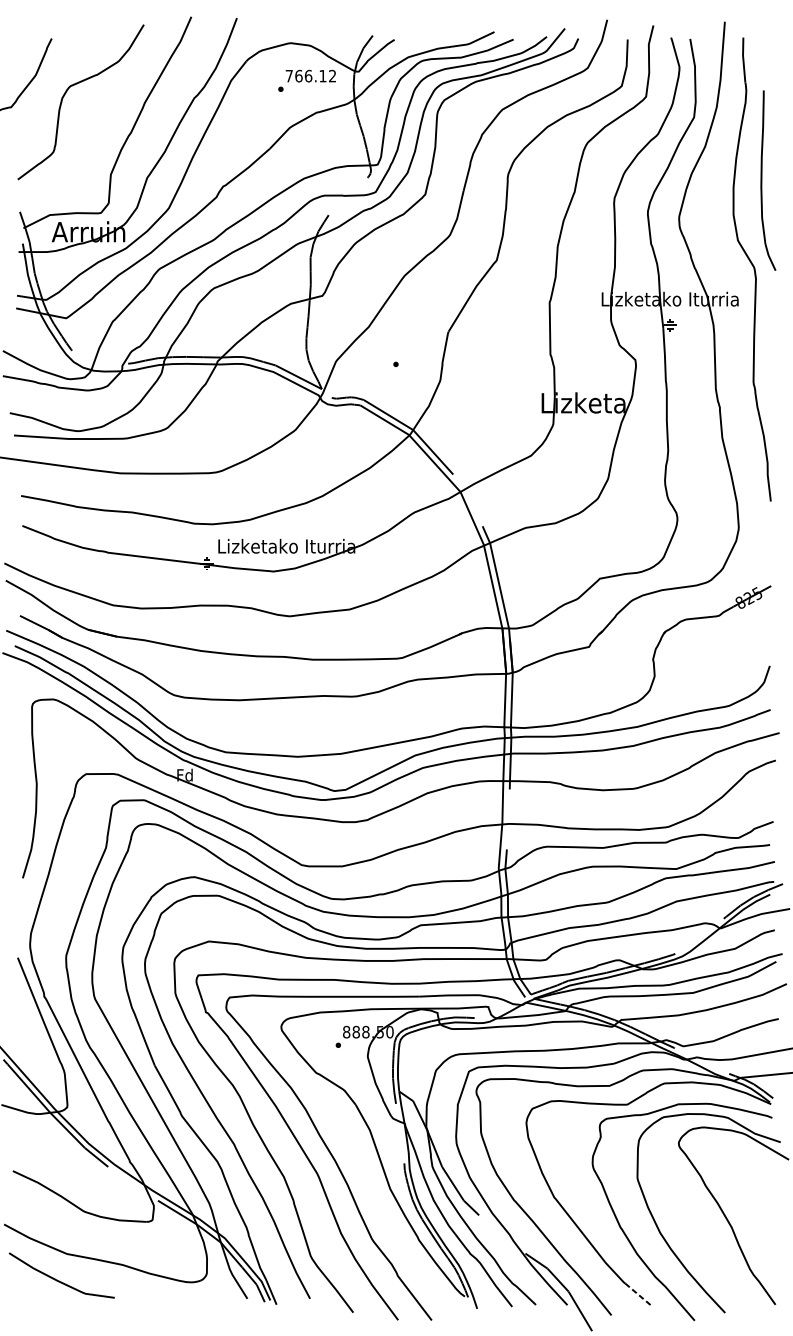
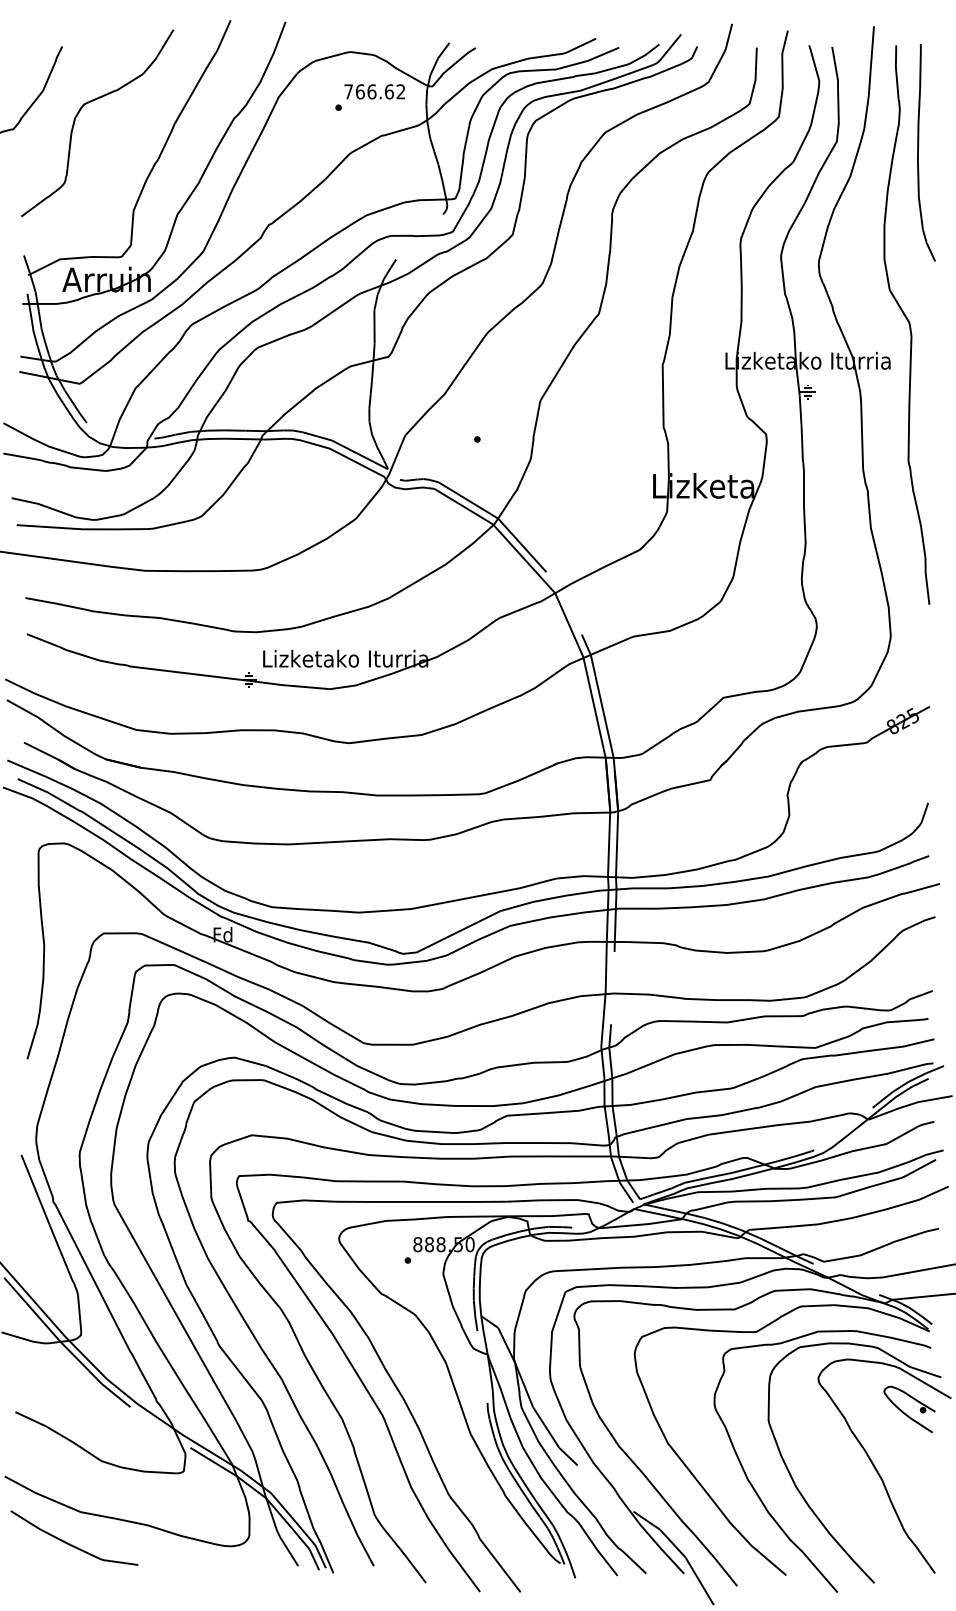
text: (323, 75) -> (389, 91), 766.12 -> 766.62
part: (761, 180) -> (918, 152), moved
part: (754, 1168) -> (909, 1409), added
line: (639, 1294) -> (770, 1561), dashed -> solid

